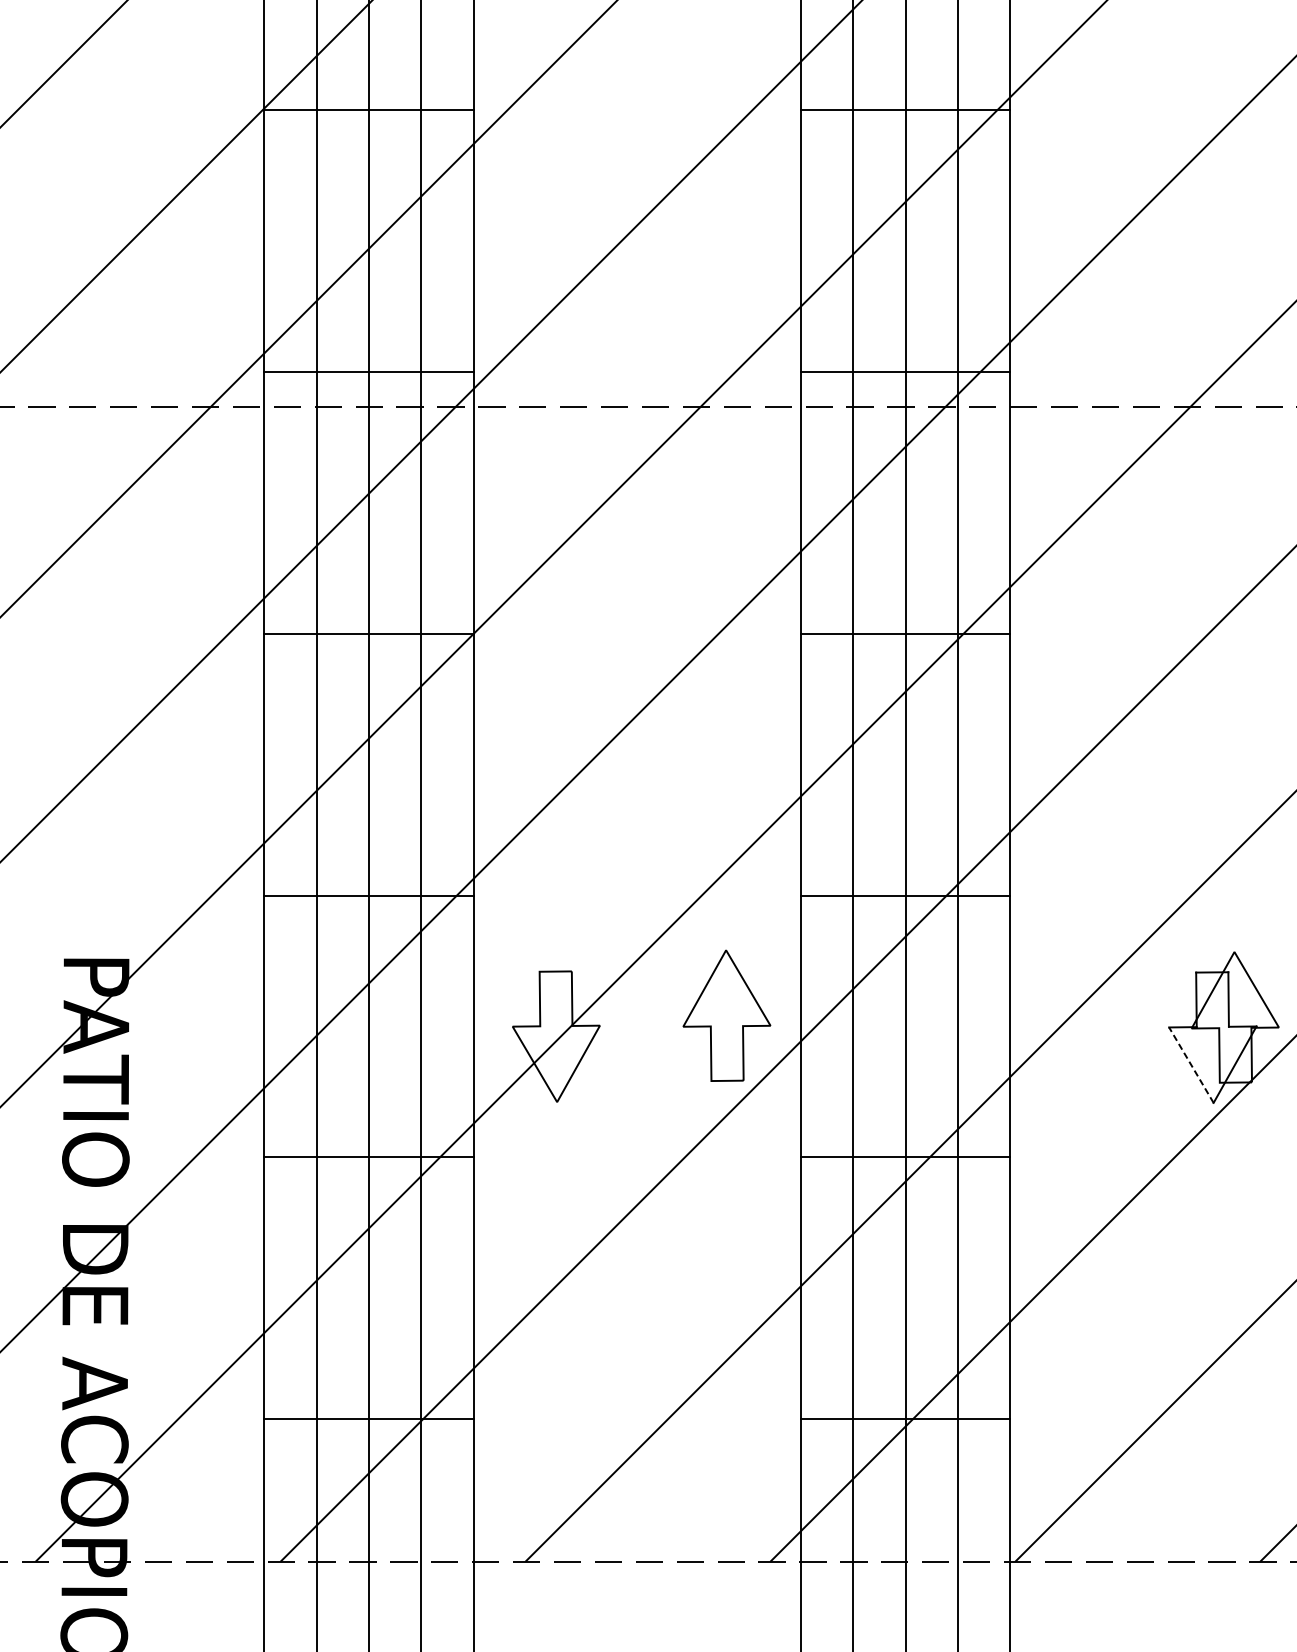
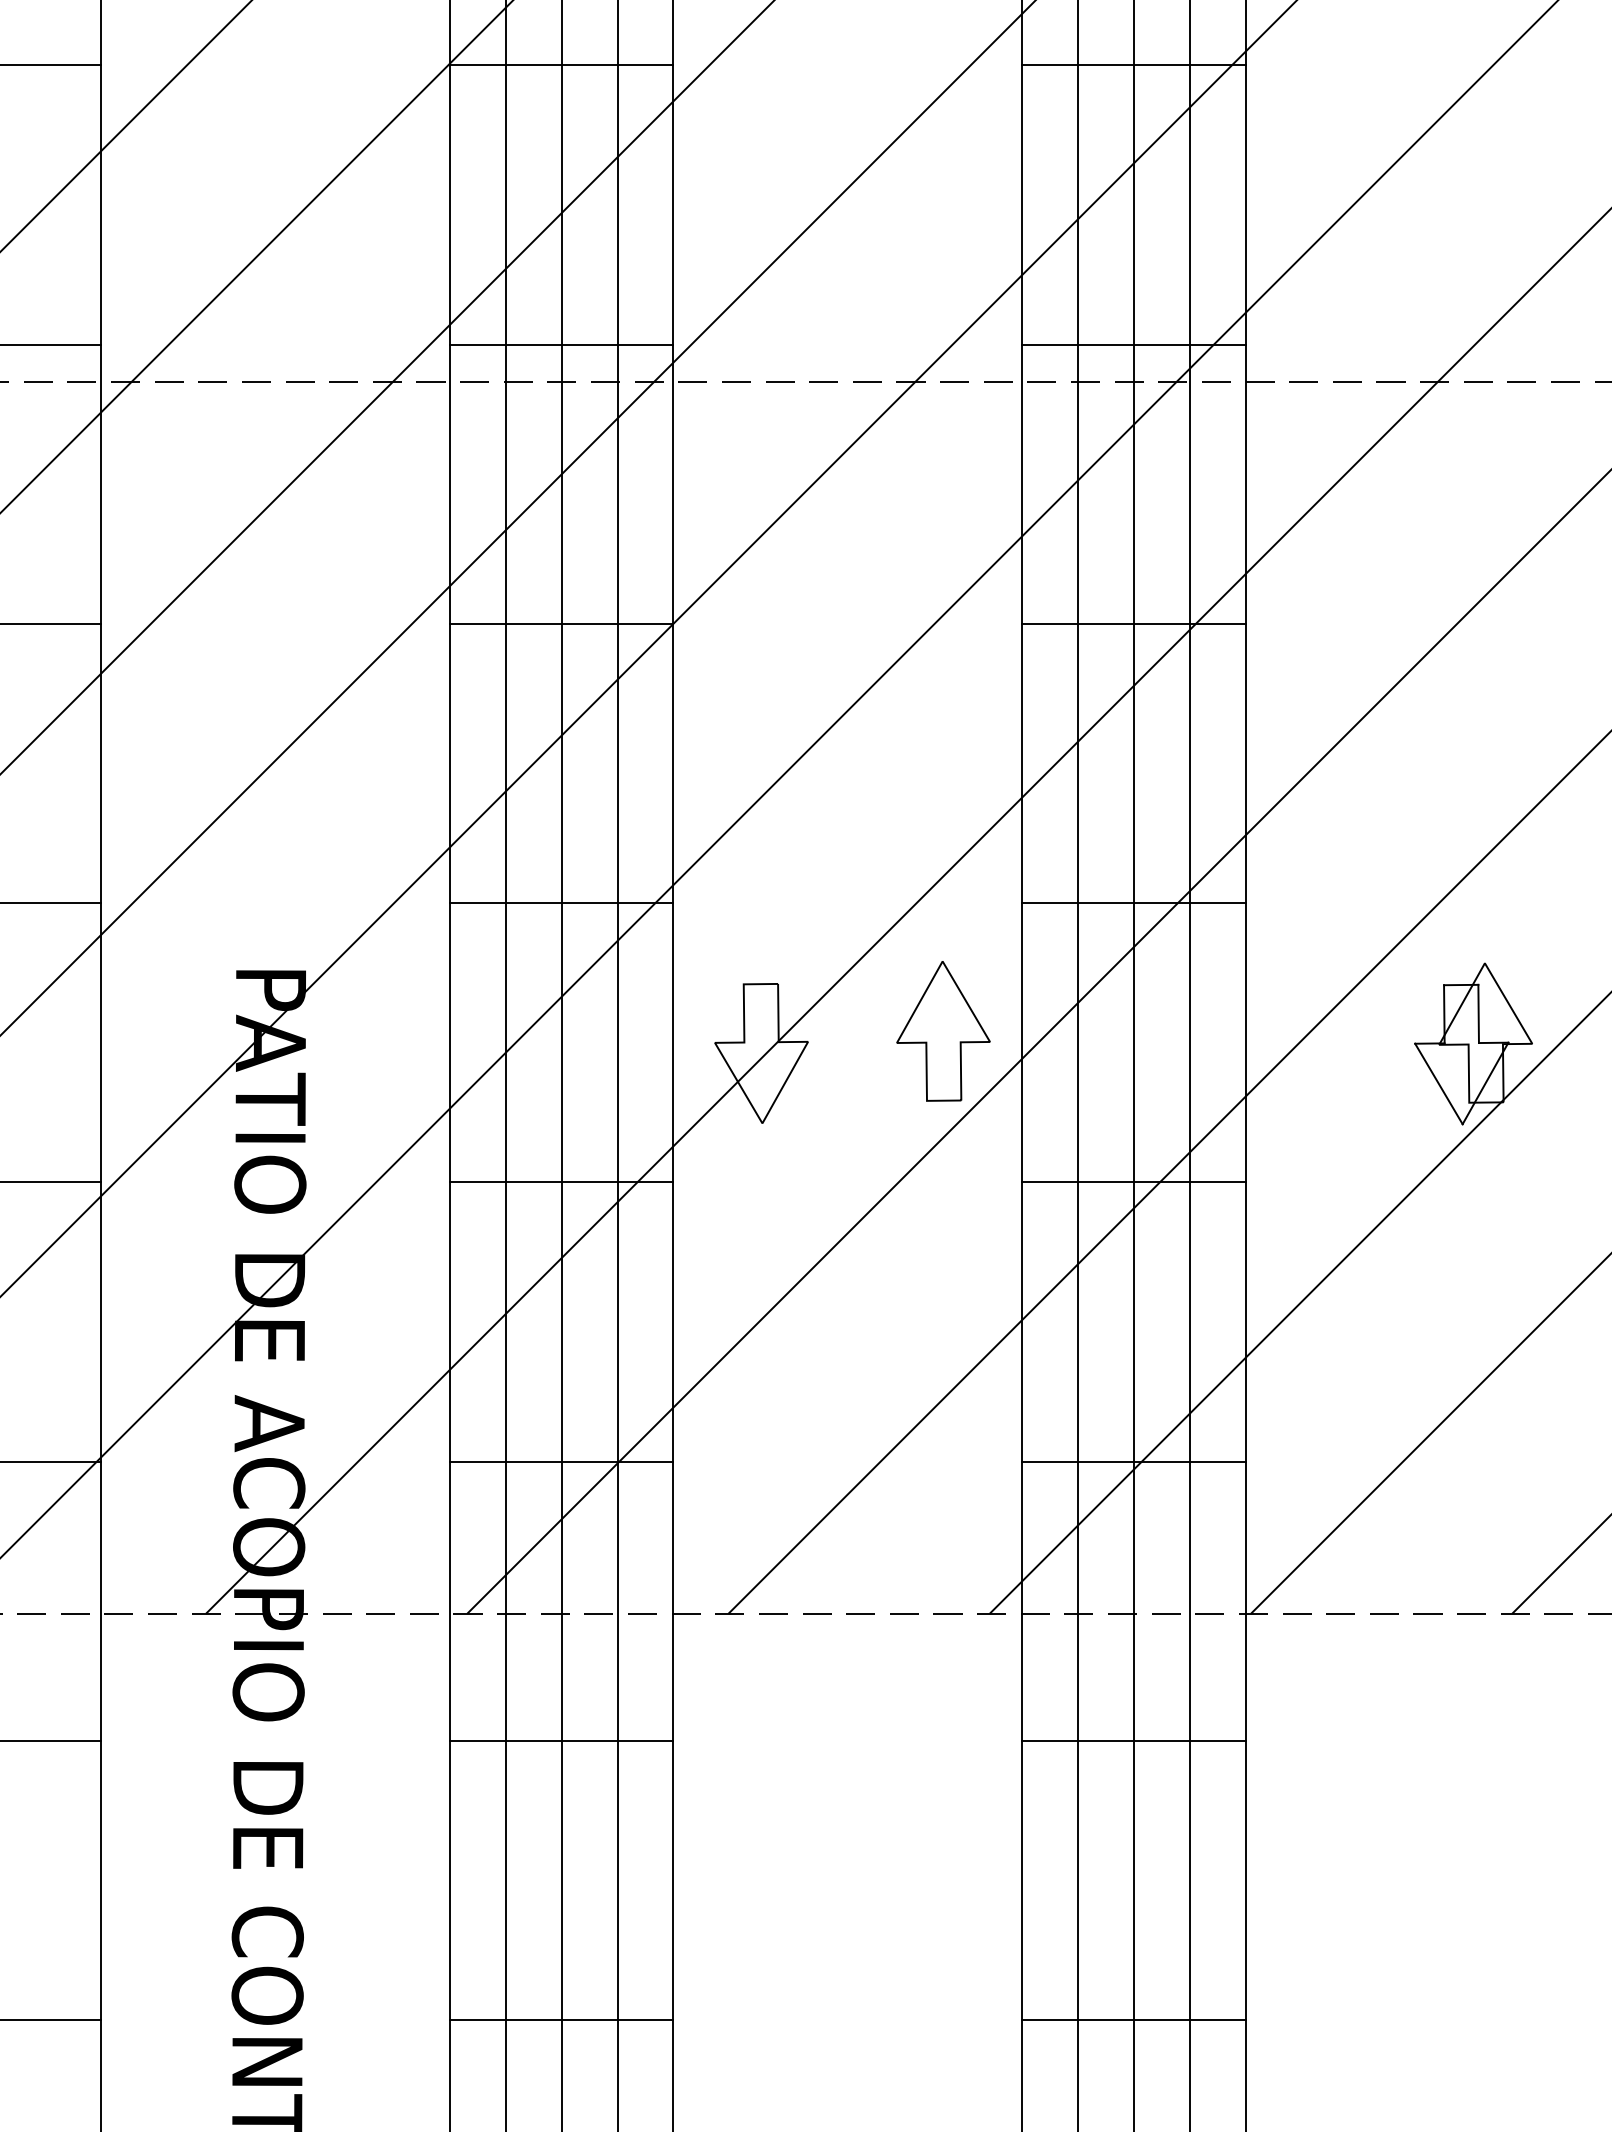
line: (1190, 1065) -> (1438, 1084), dashed -> solid

